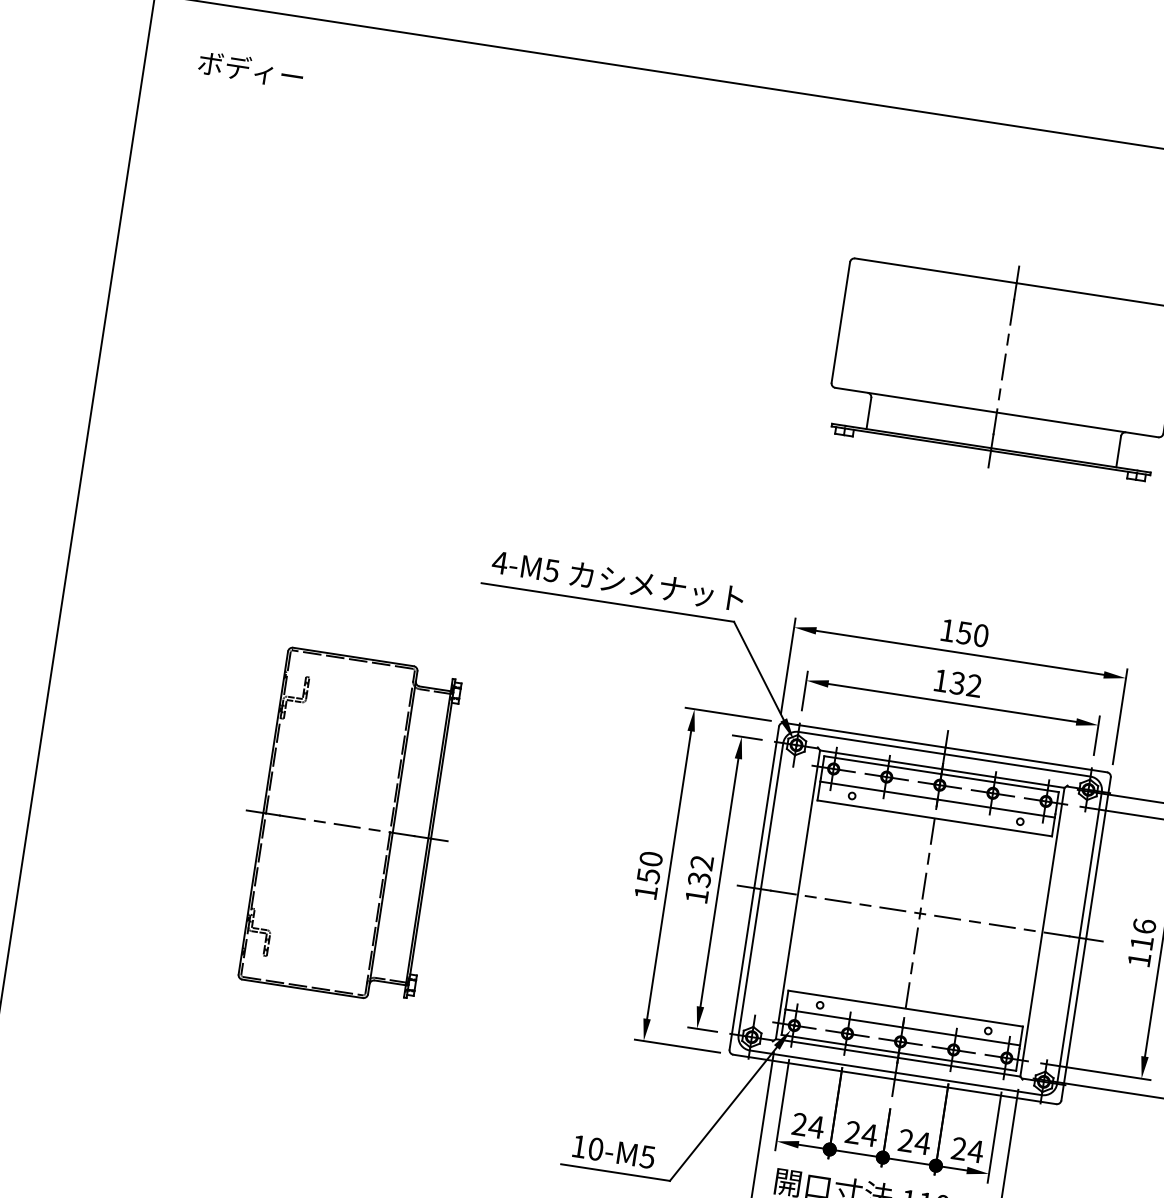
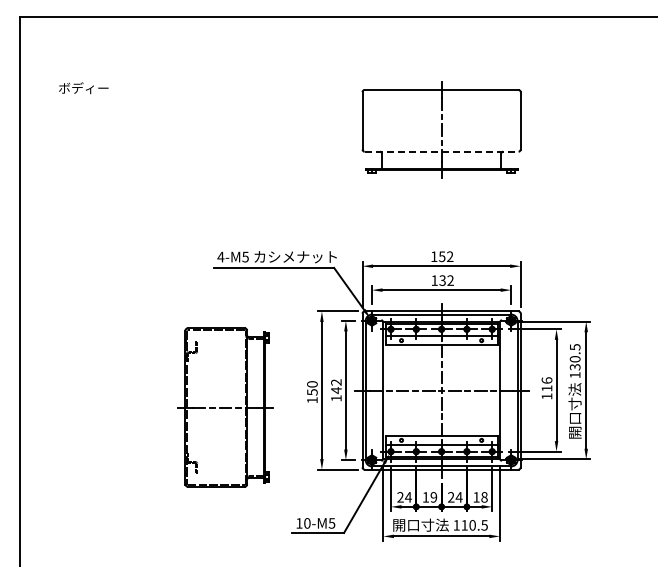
text: (250, 70) -> (83, 88), moved
line: (996, 412) -> (441, 151), solid -> dashed
text: (981, 635) -> (450, 256), 150 -> 152
part: (347, 825) -> (225, 407), moved
text: (699, 879) -> (336, 390), 132 -> 142
text: (860, 1134) -> (429, 497), 24 -> 19
text: (967, 1150) -> (480, 497), 24 -> 18

